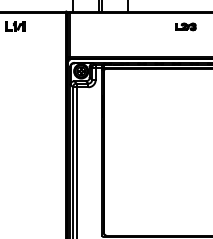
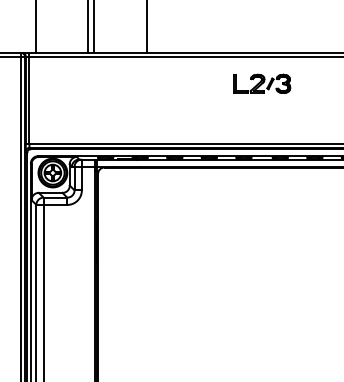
part: (185, 26) -> (261, 83), size x1.43

